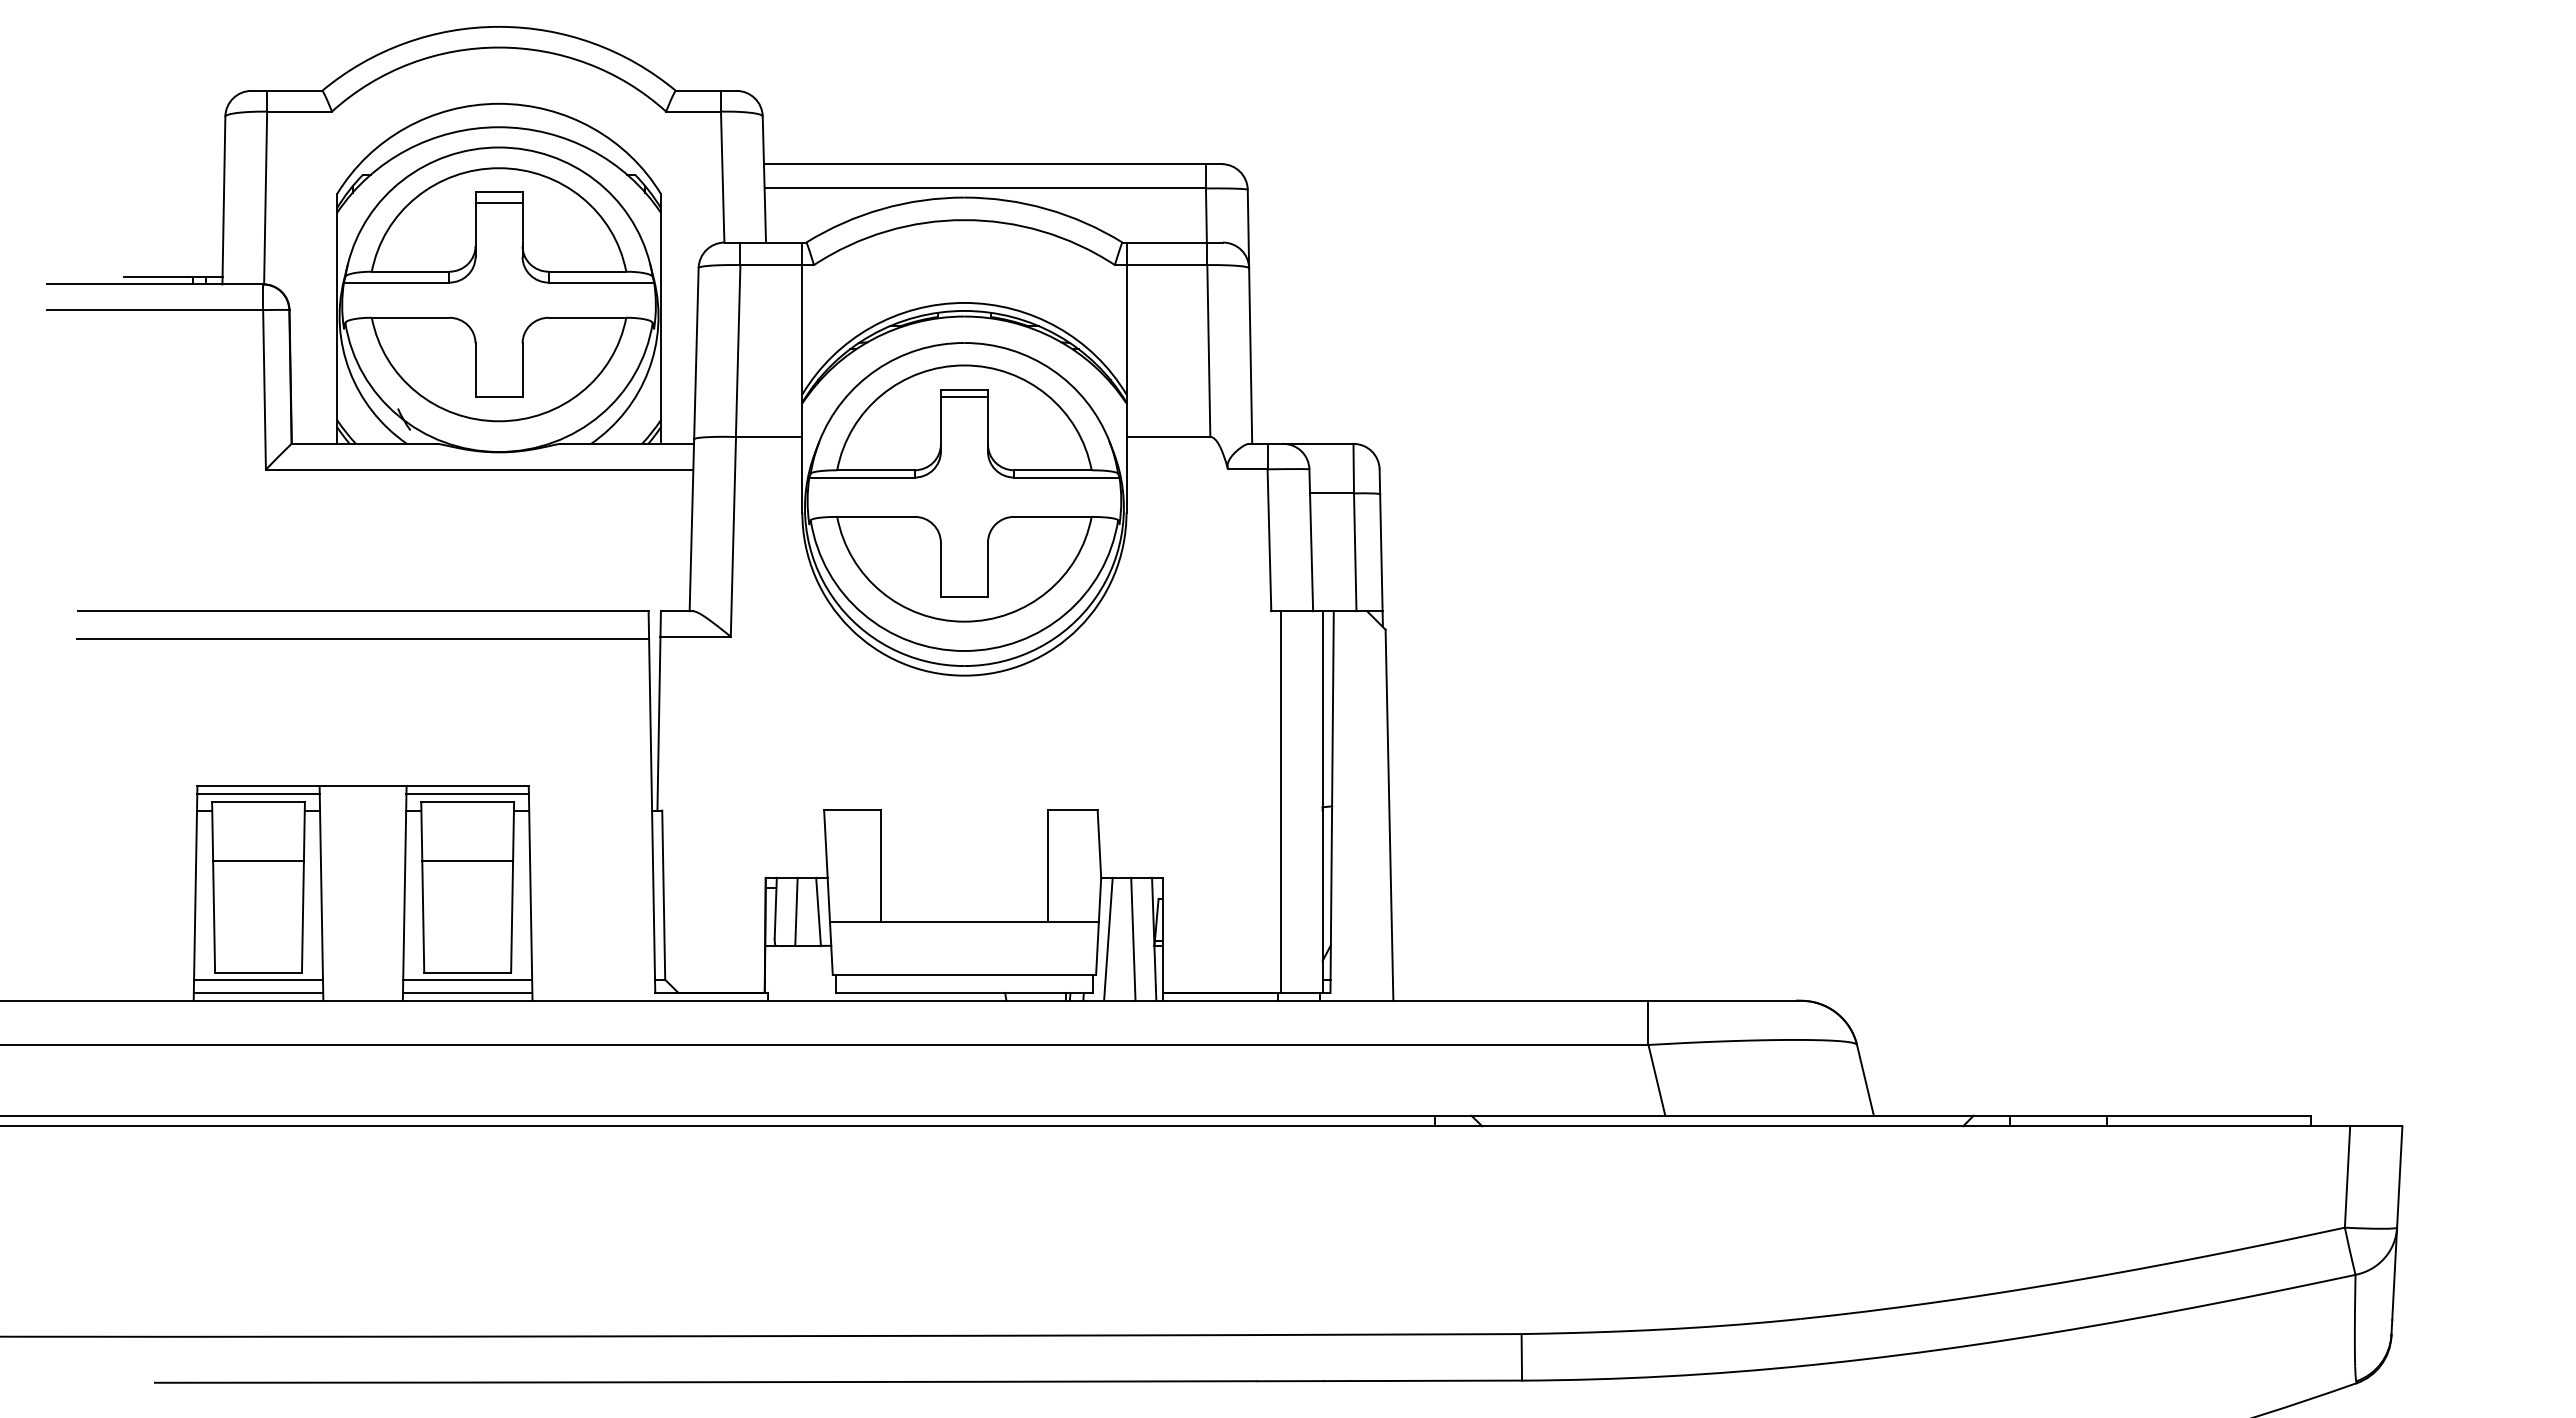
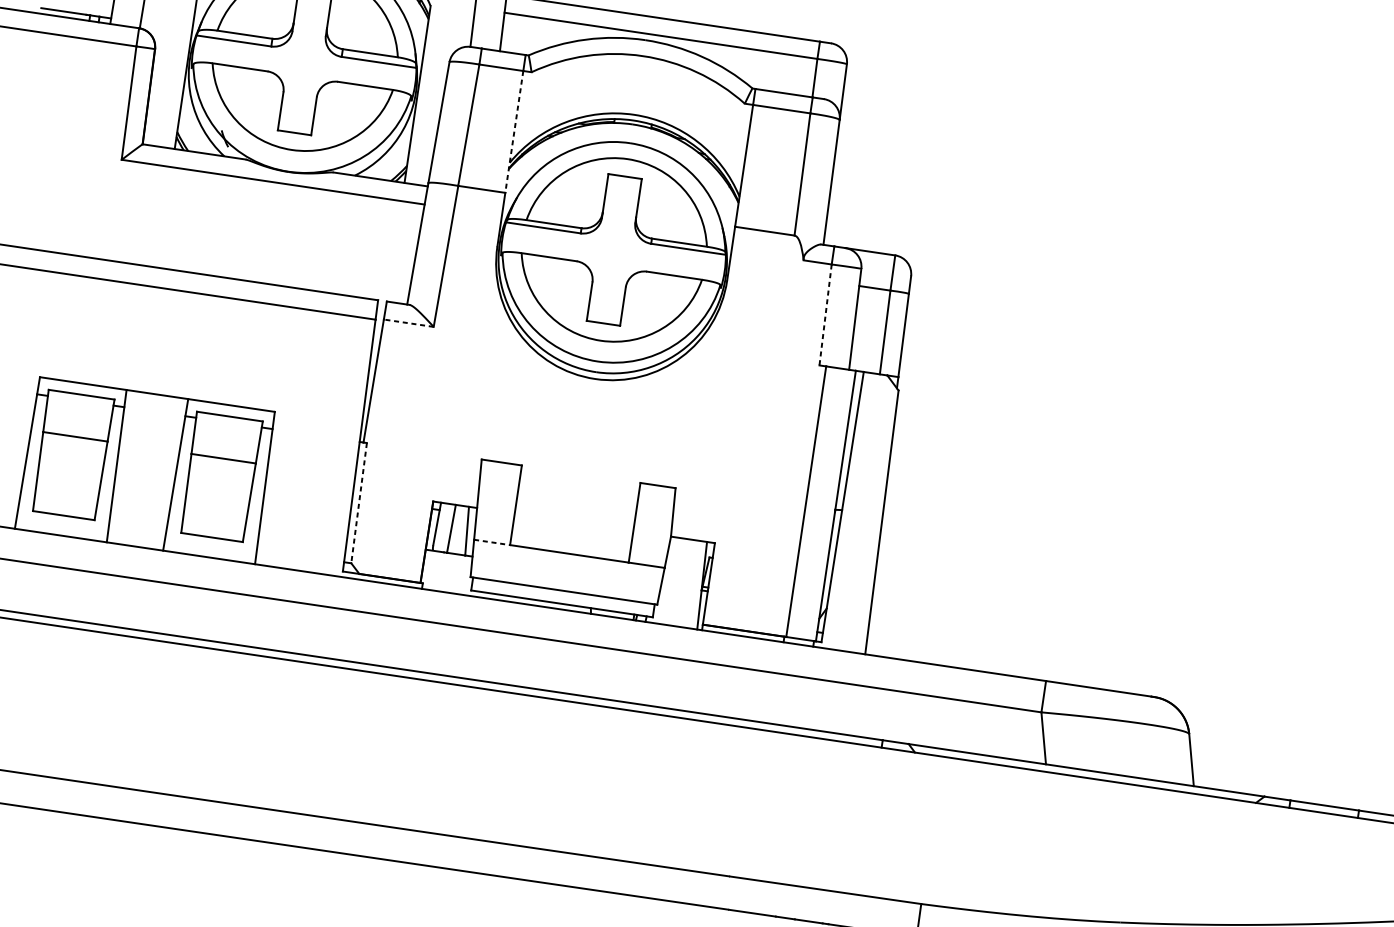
line: (802, 351) -> (514, 132), solid -> dashed
line: (963, 397) -> (623, 181), removed
line: (1269, 540) -> (825, 315), solid -> dashed
line: (695, 636) -> (408, 323), solid -> dashed
line: (258, 794) -> (82, 389), removed
line: (467, 794) -> (230, 411), removed
line: (663, 895) -> (358, 503), solid -> dashed
line: (855, 922) -> (492, 542), solid -> dashed
line: (1108, 938) -> (669, 580), removed
line: (1133, 938) -> (687, 583), removed
line: (258, 979) -> (63, 520), removed
line: (467, 979) -> (211, 542), removed
line: (258, 992) -> (61, 529), removed
line: (467, 992) -> (209, 551), removed

